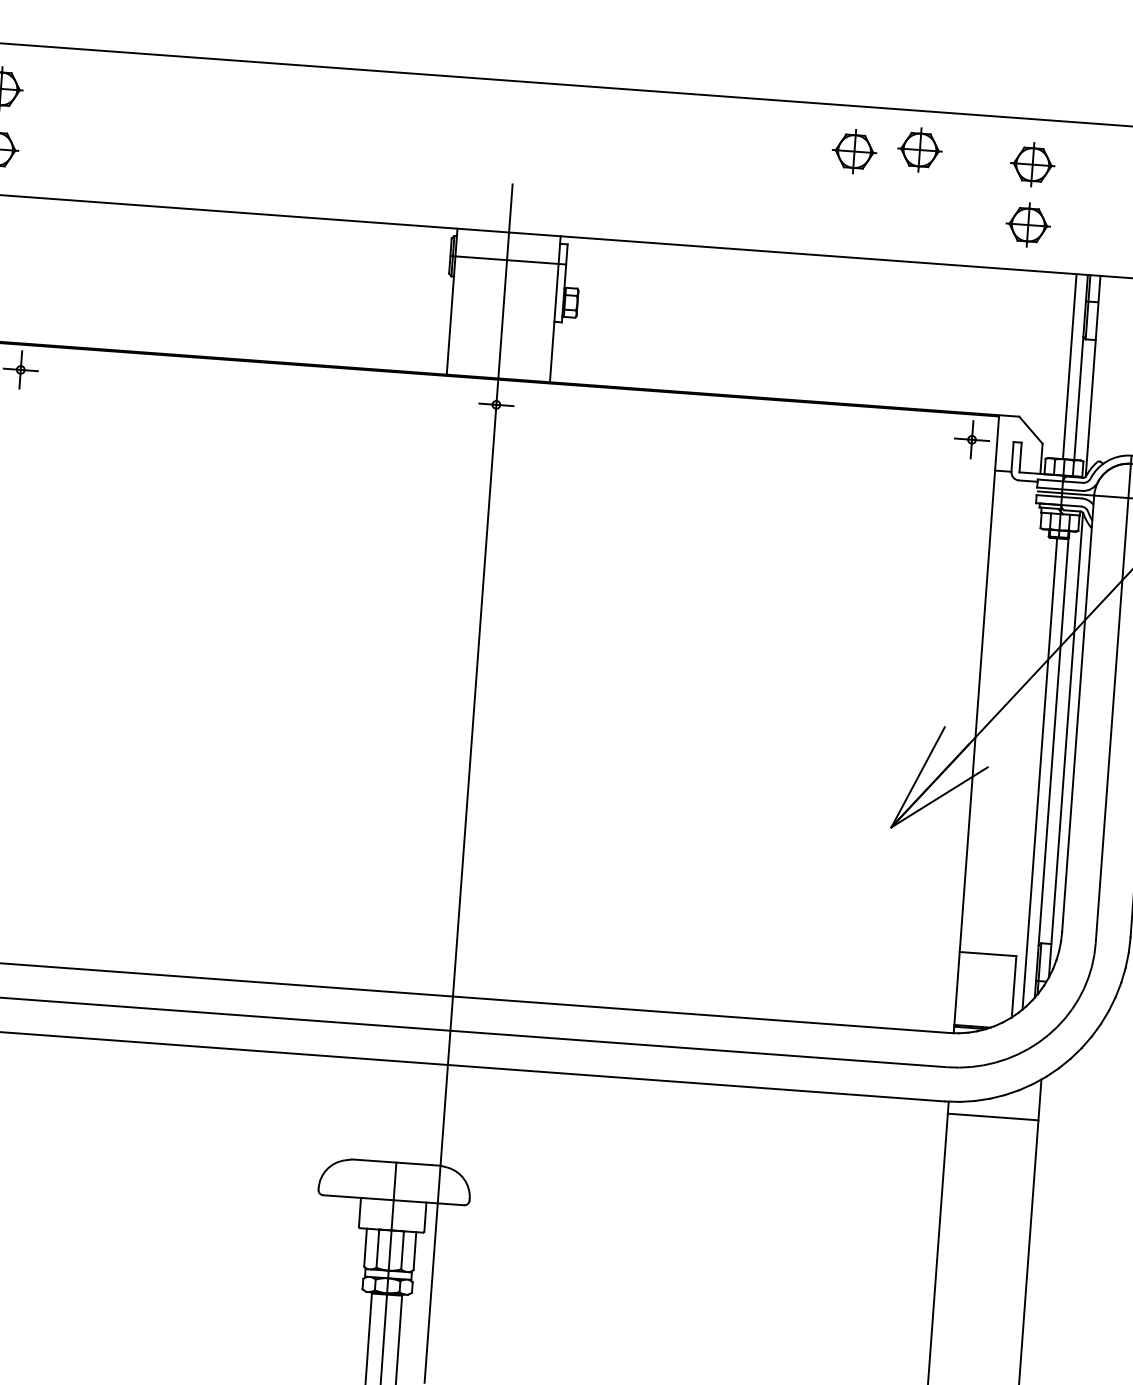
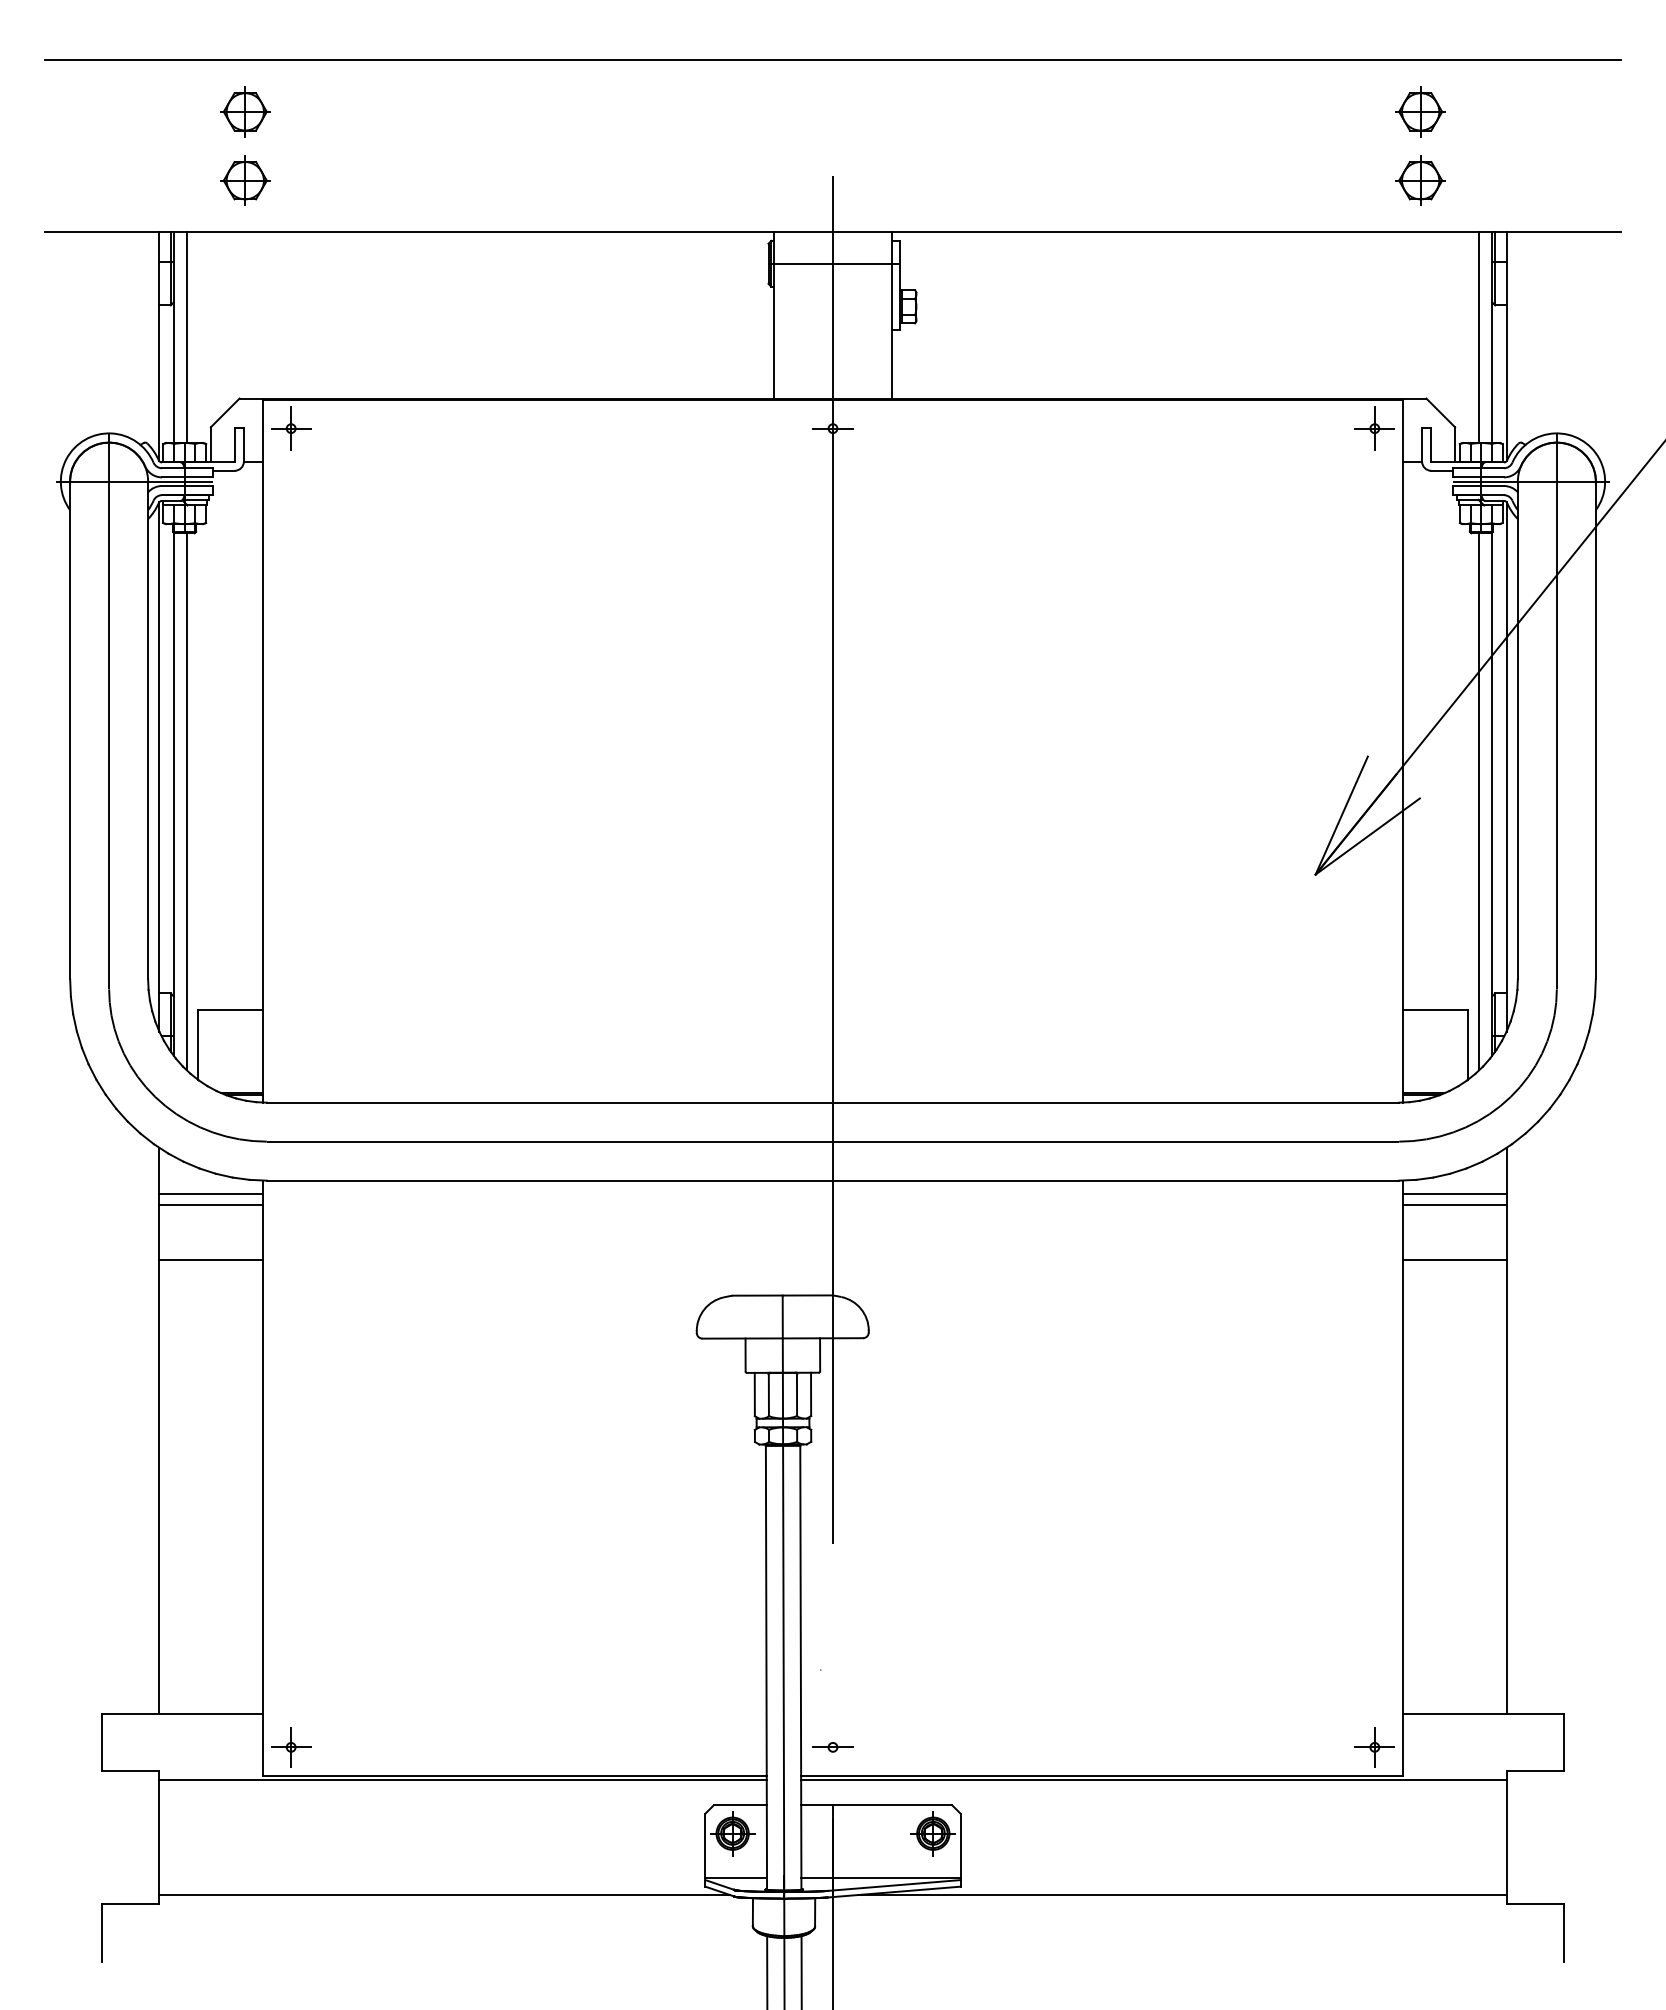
part: (919, 149) -> (1291, 104), removed
part: (854, 151) -> (1217, 111), removed
line: (991, 1125) -> (1454, 1204), added
line: (988, 1174) -> (1454, 1259), added

